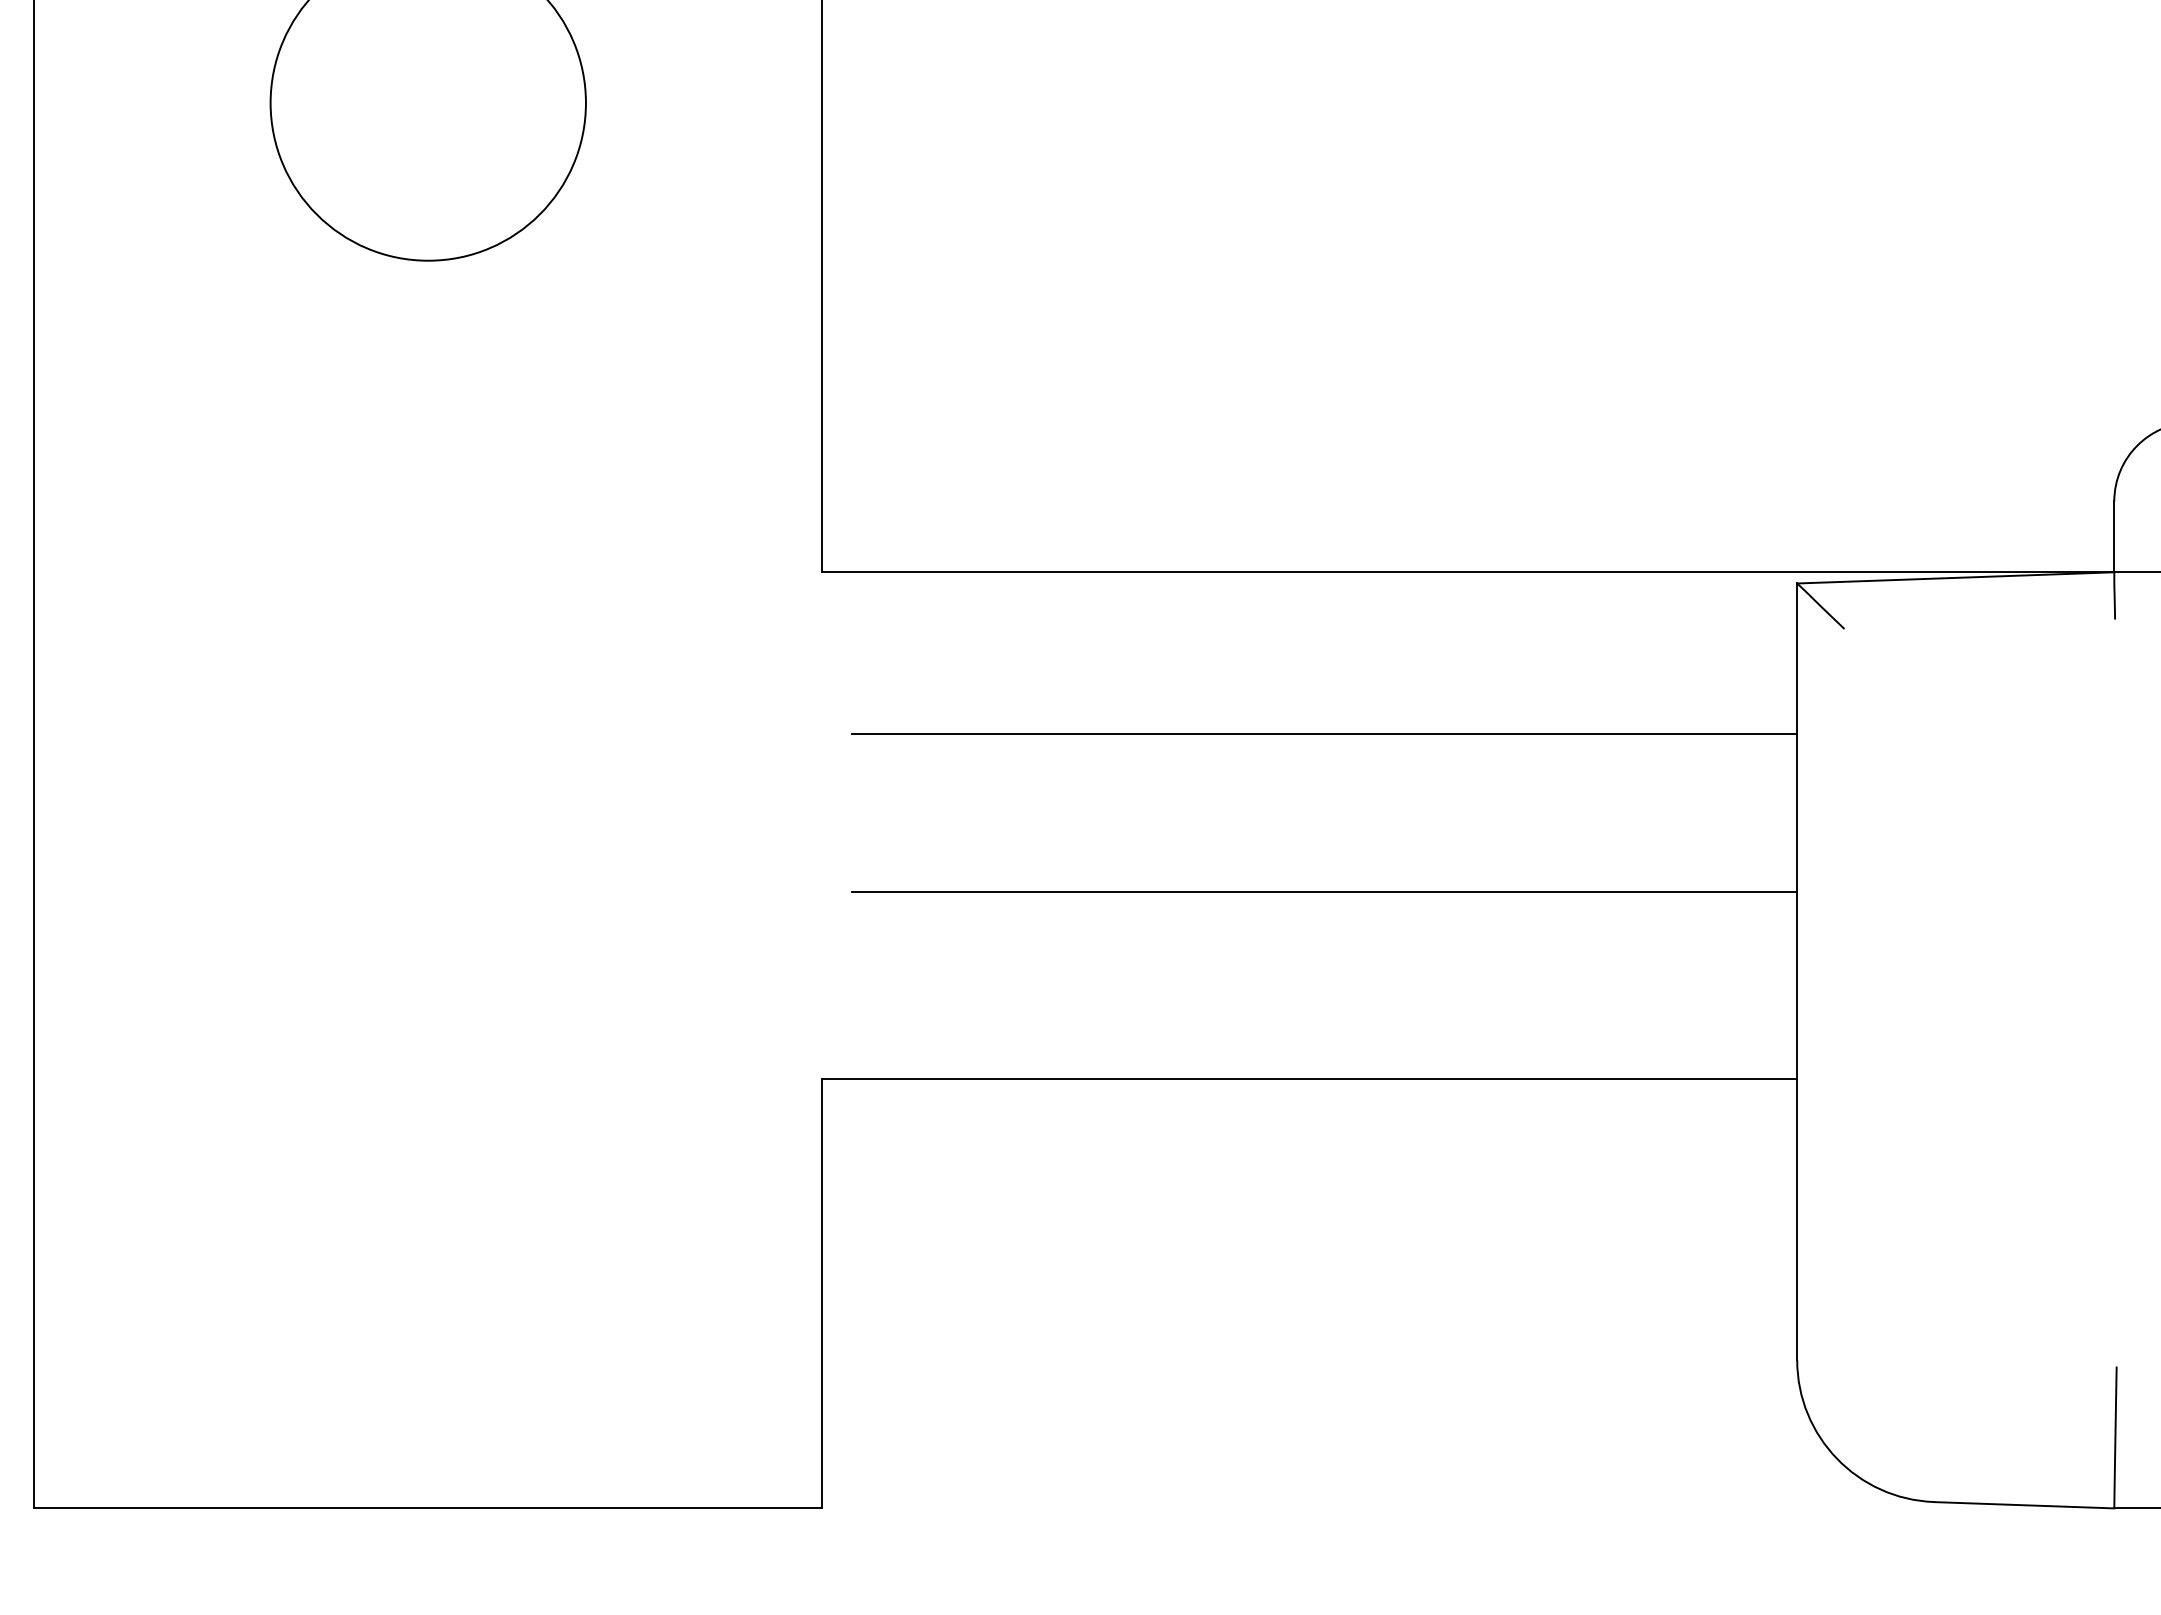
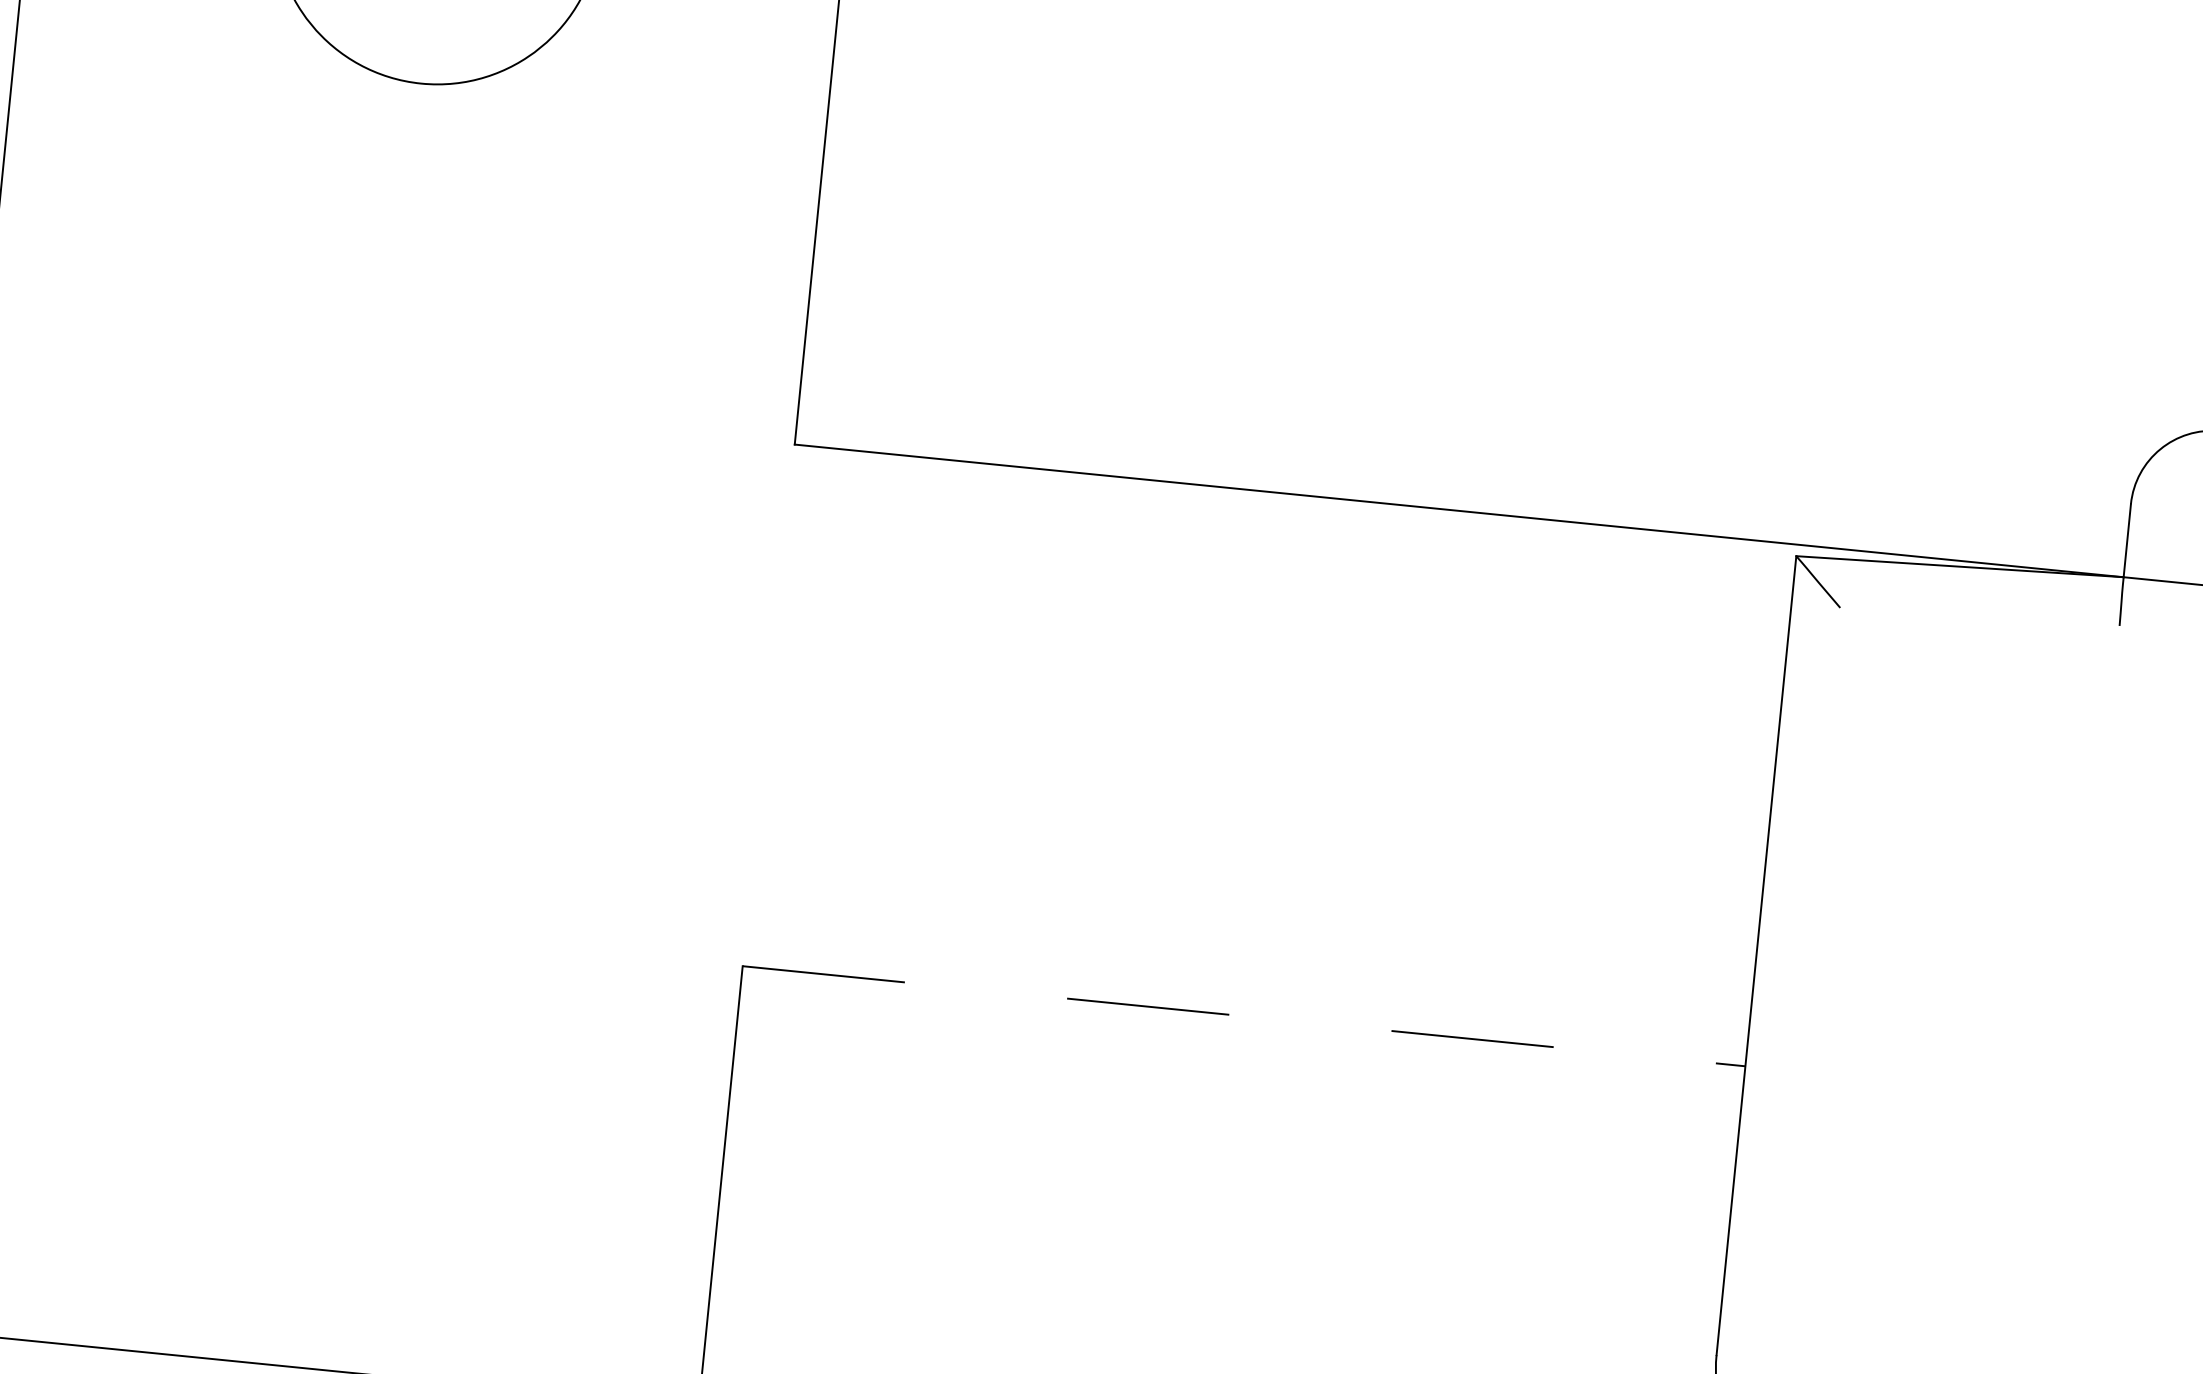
line: (1324, 734) -> (1294, 662), removed
line: (1324, 891) -> (1278, 824), removed
line: (1310, 1079) -> (1244, 1016), solid -> dashed

